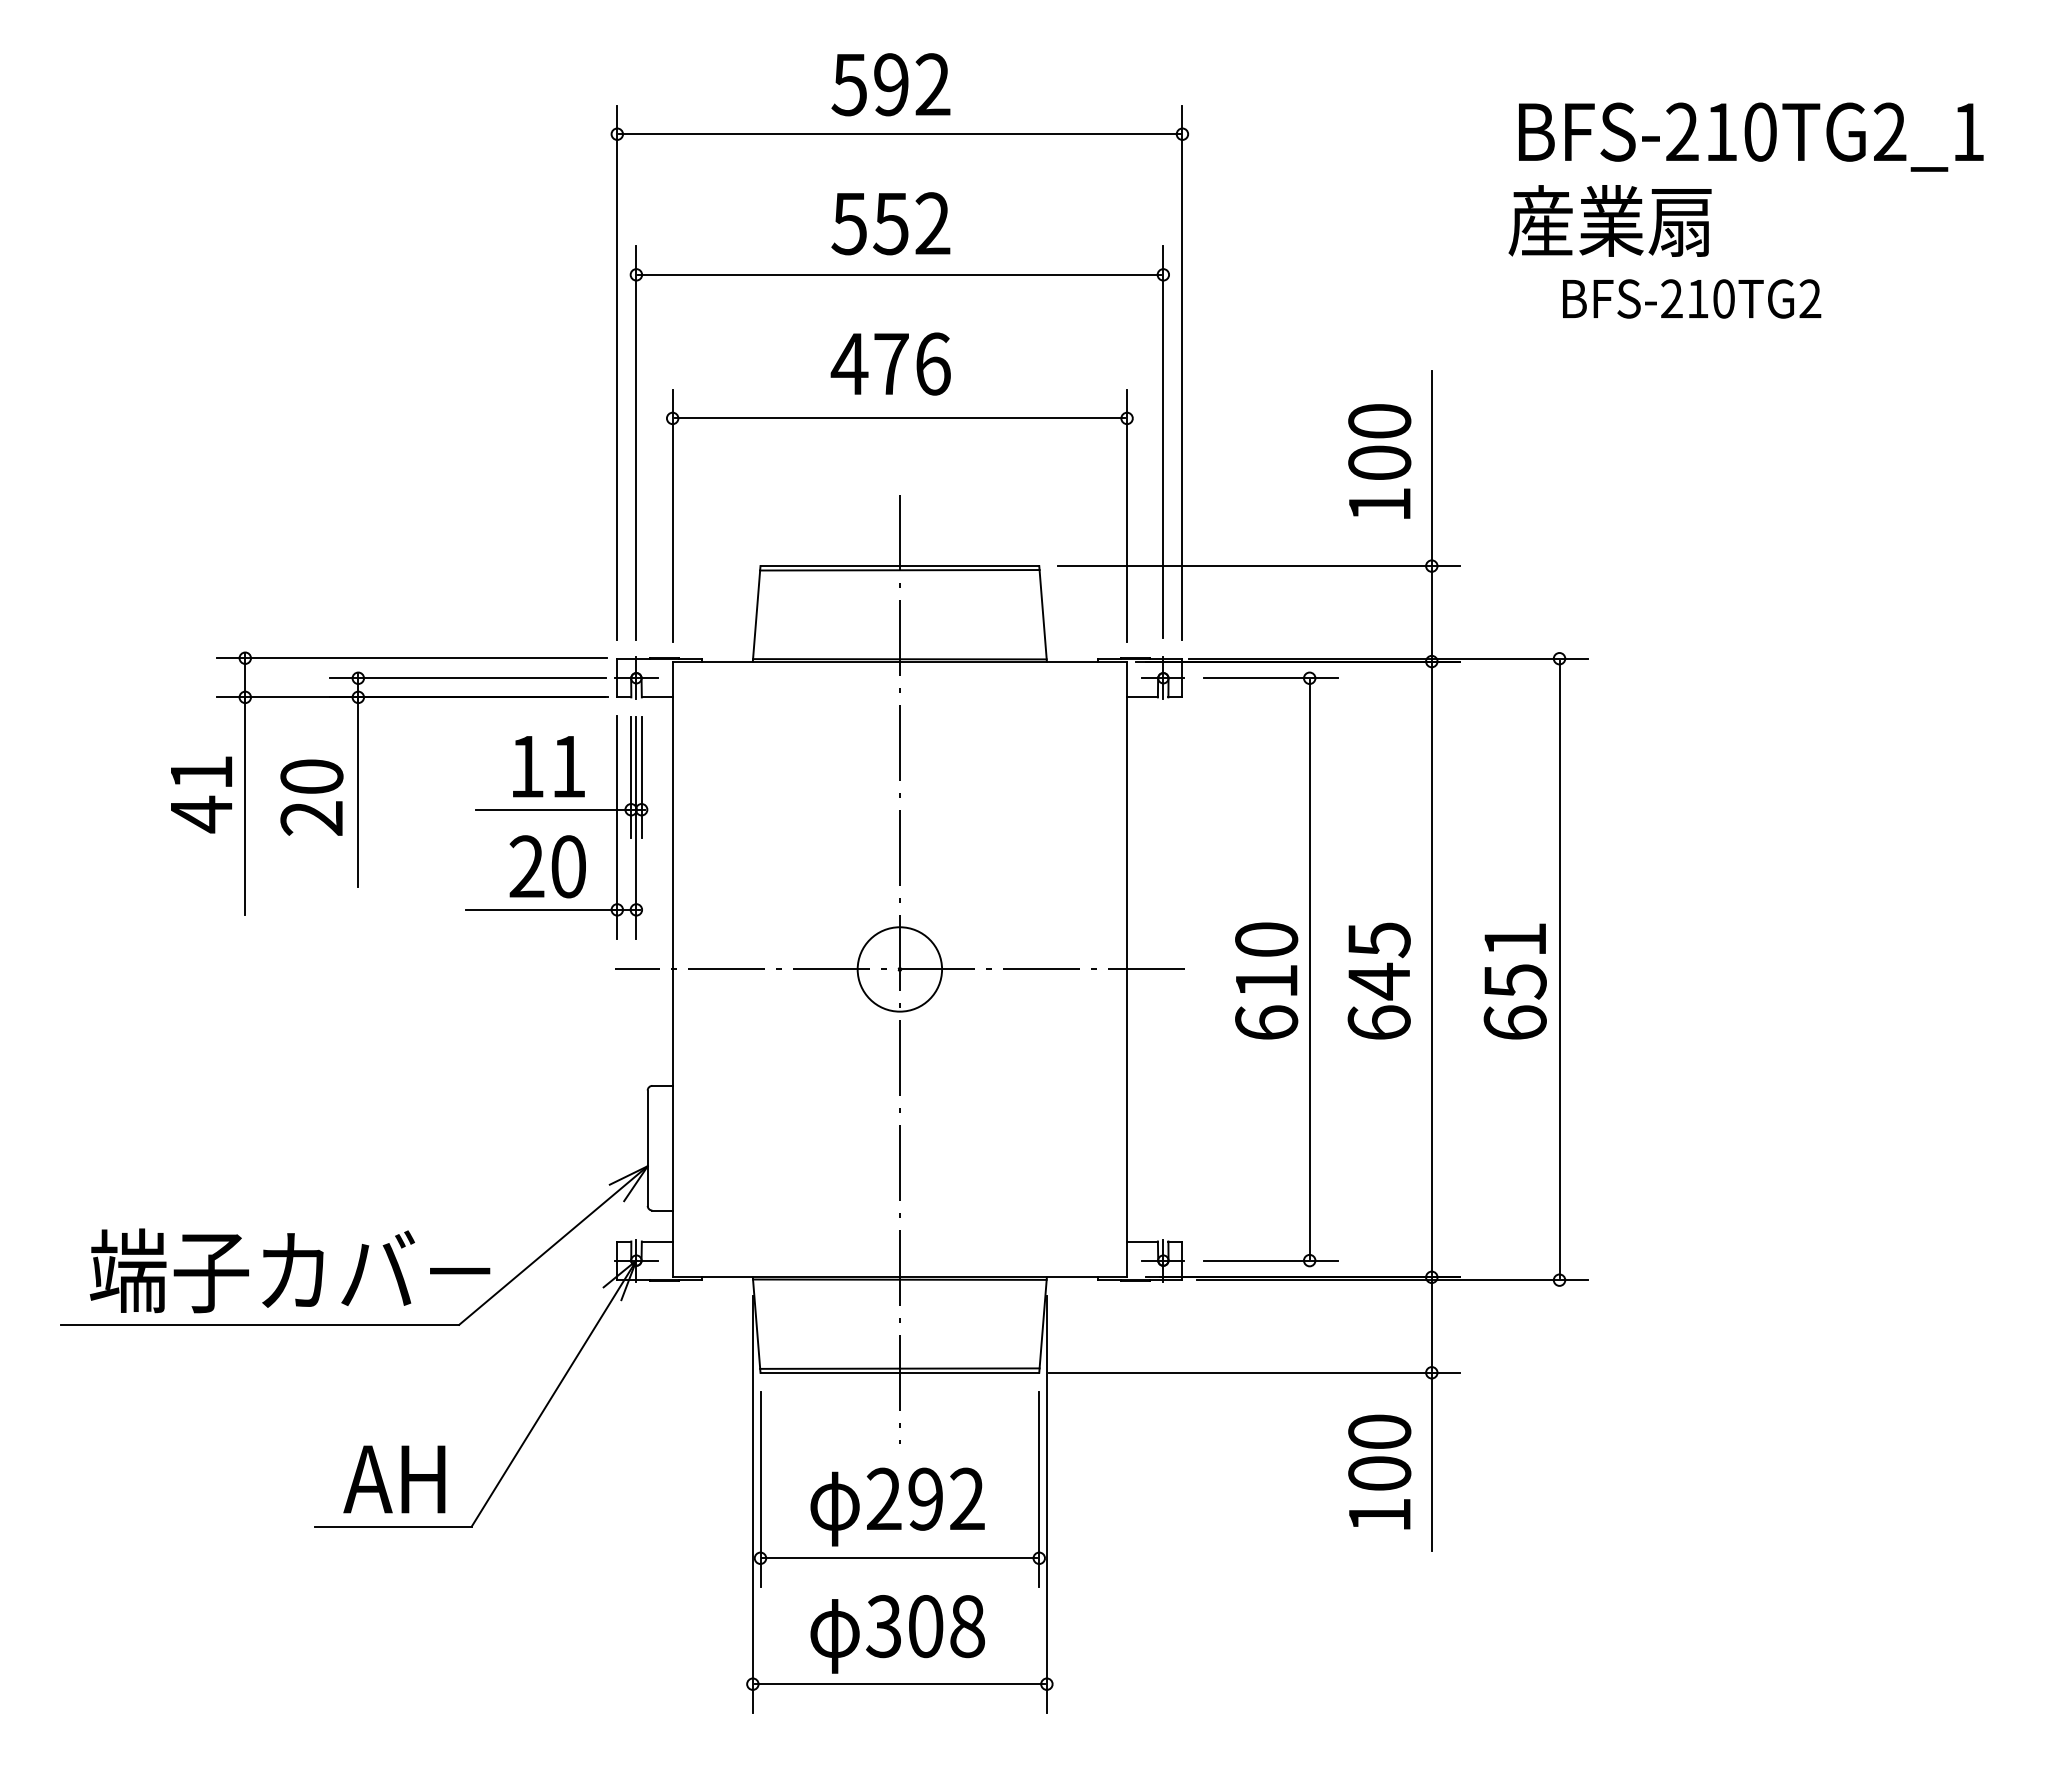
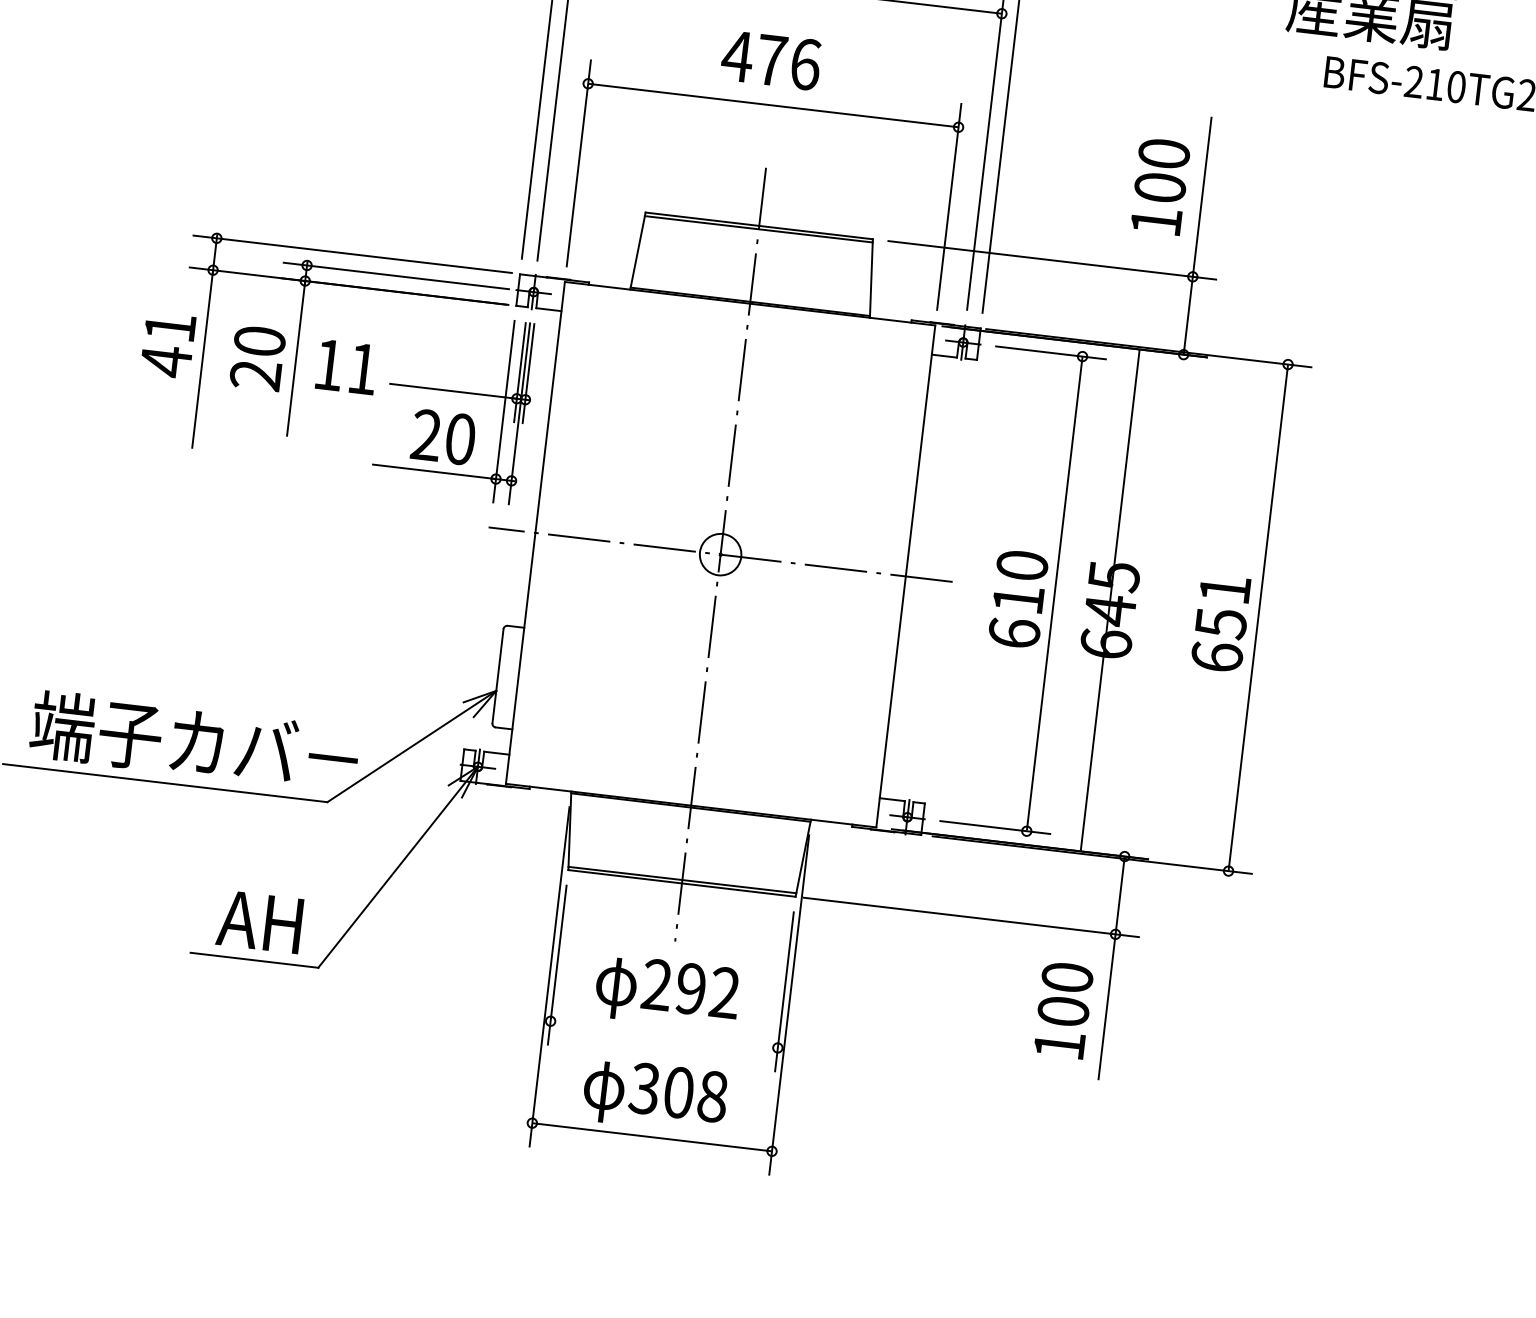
text: (548, 766) -> (346, 366), moved
circle: (899, 969) -> (720, 554), size x0.6
line: (1431, 969) -> (1109, 600), moved
line: (899, 1558) -> (663, 1034), removed

